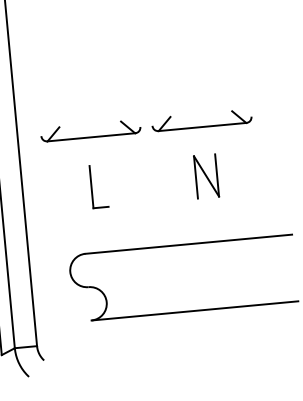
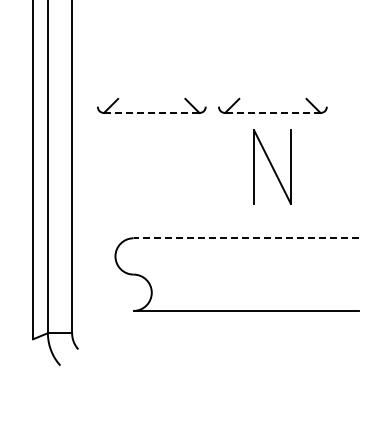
line: (202, 126) -> (272, 112), solid -> dashed
line: (91, 136) -> (151, 112), solid -> dashed
part: (205, 176) -> (271, 166), size x1.6
part: (92, 186) -> (147, 166), removed
line: (188, 244) -> (246, 238), solid -> dashed

